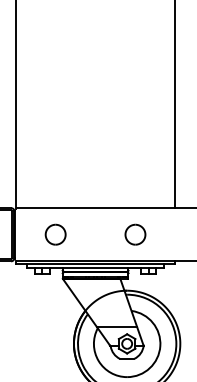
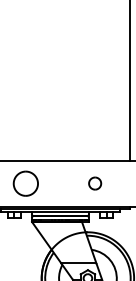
part: (55, 234) -> (25, 183), size x1.4
part: (135, 234) -> (95, 183), size x0.7

